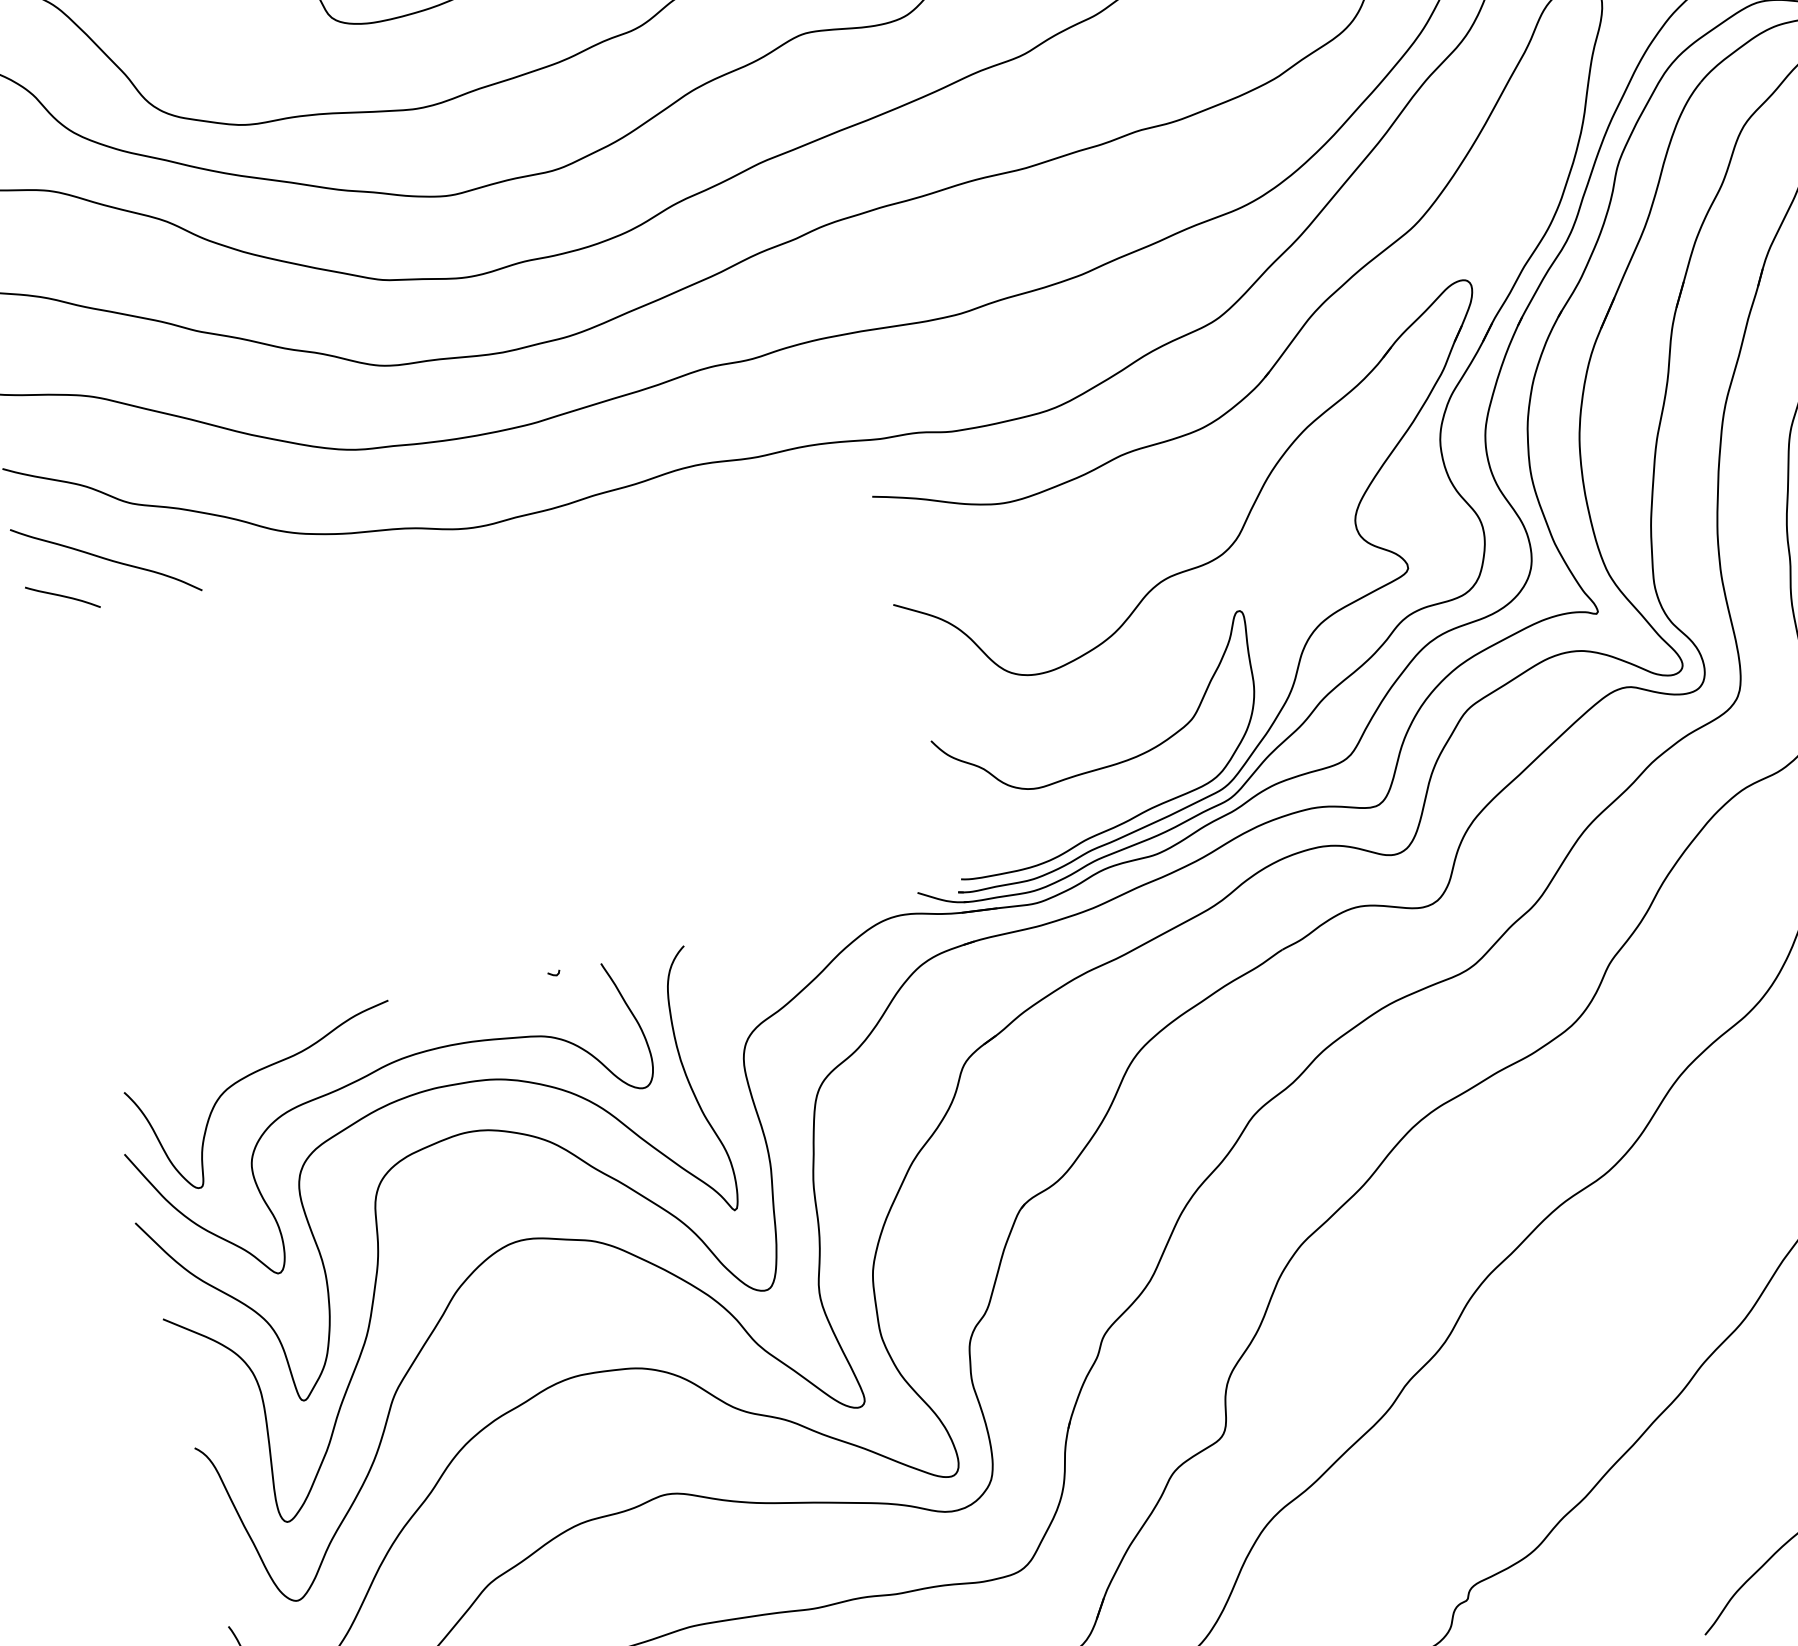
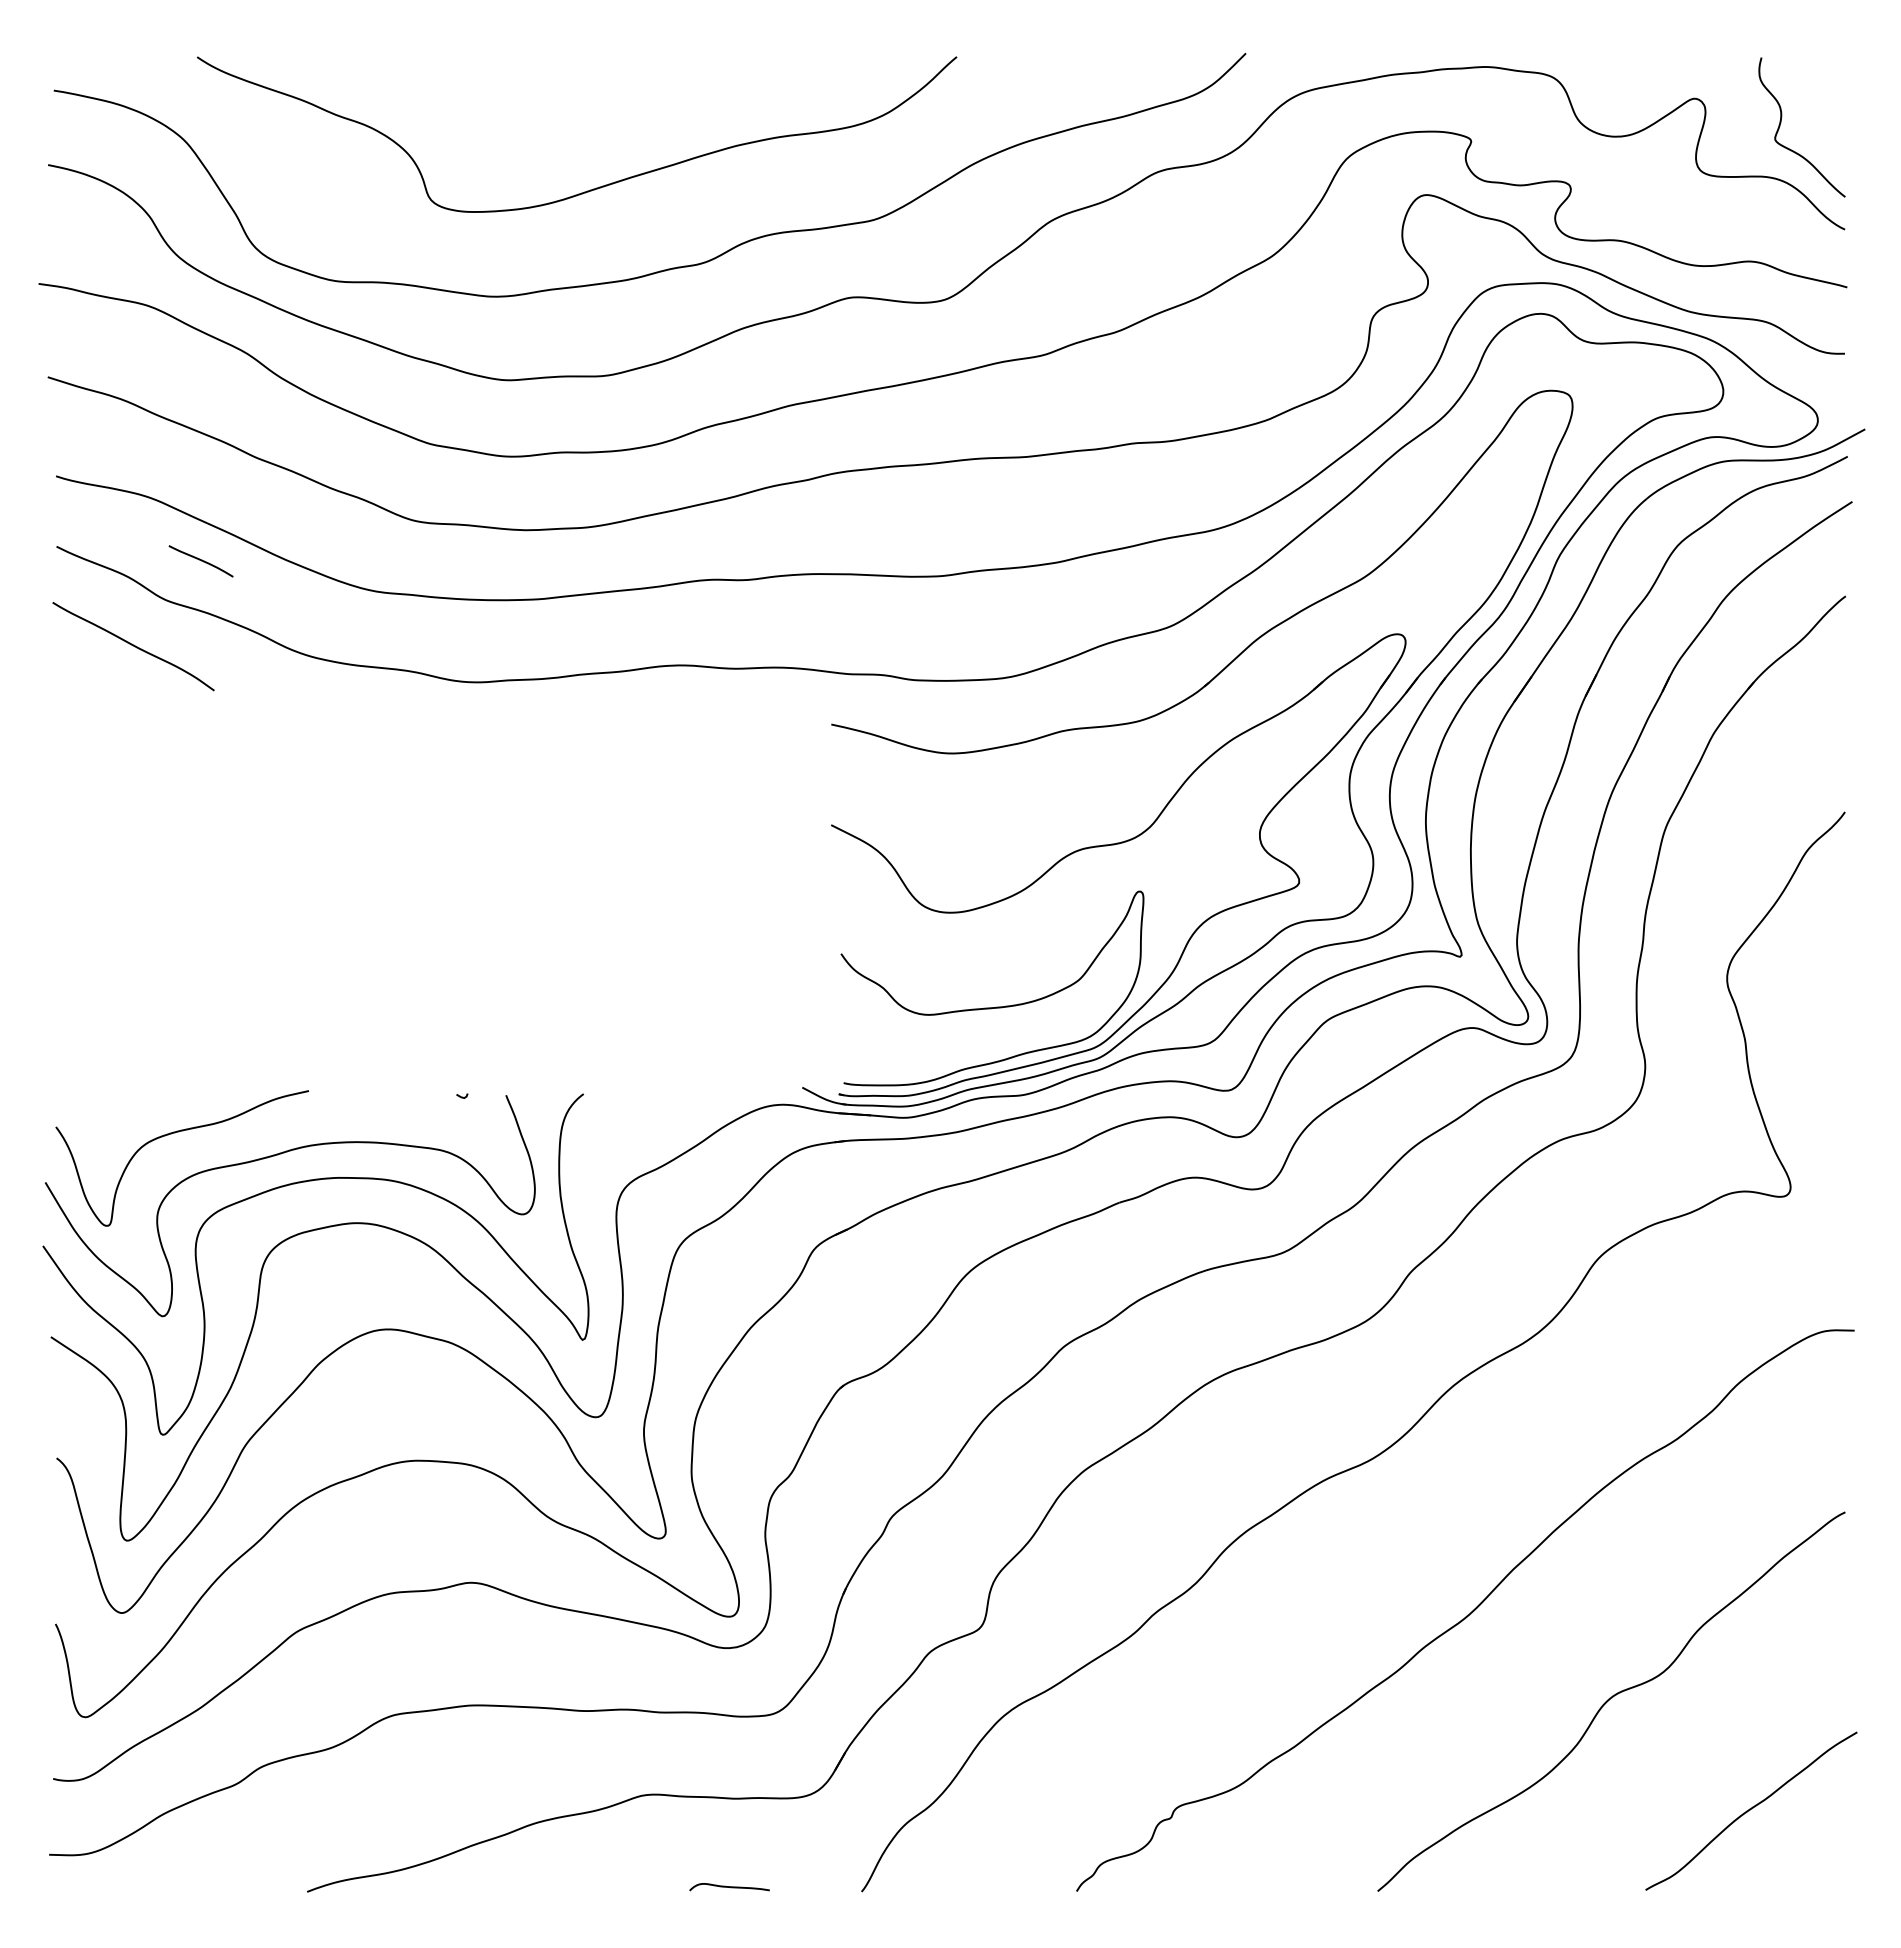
curve: (62, 596) -> (200, 560), moved

